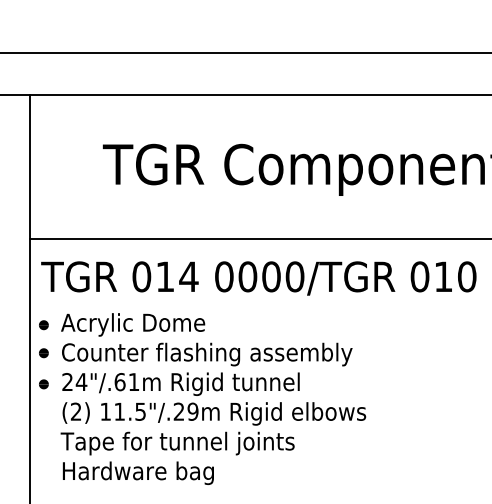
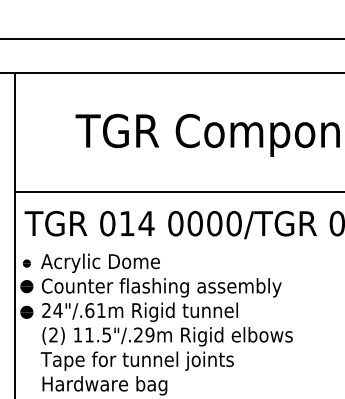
part: (43, 353) -> (26, 286), size x1.6
part: (43, 384) -> (26, 312), size x1.6

